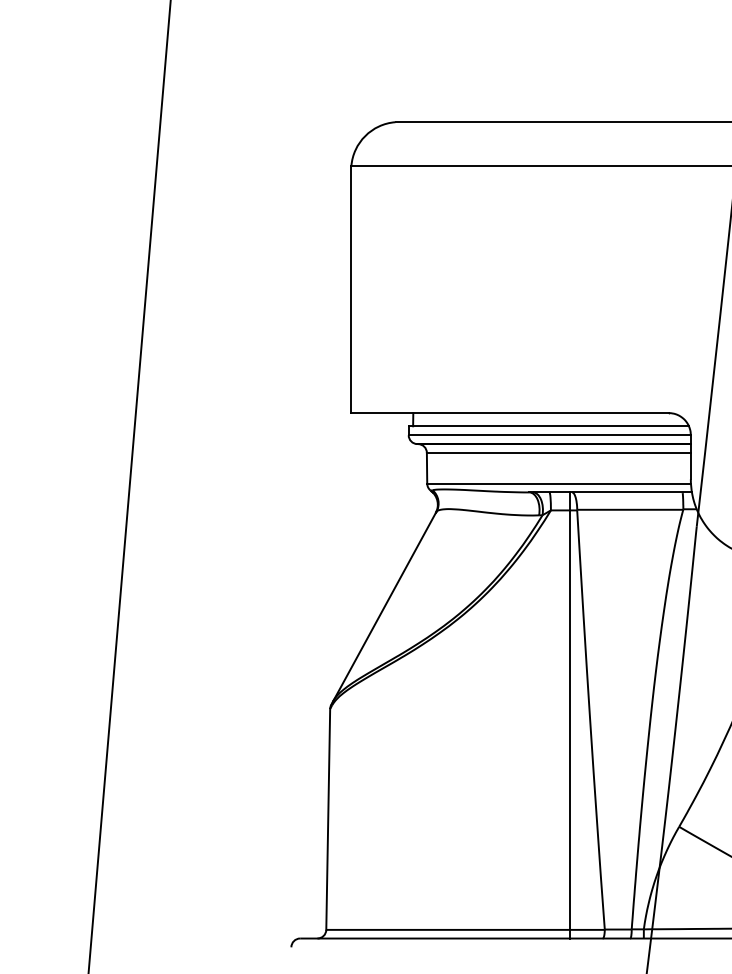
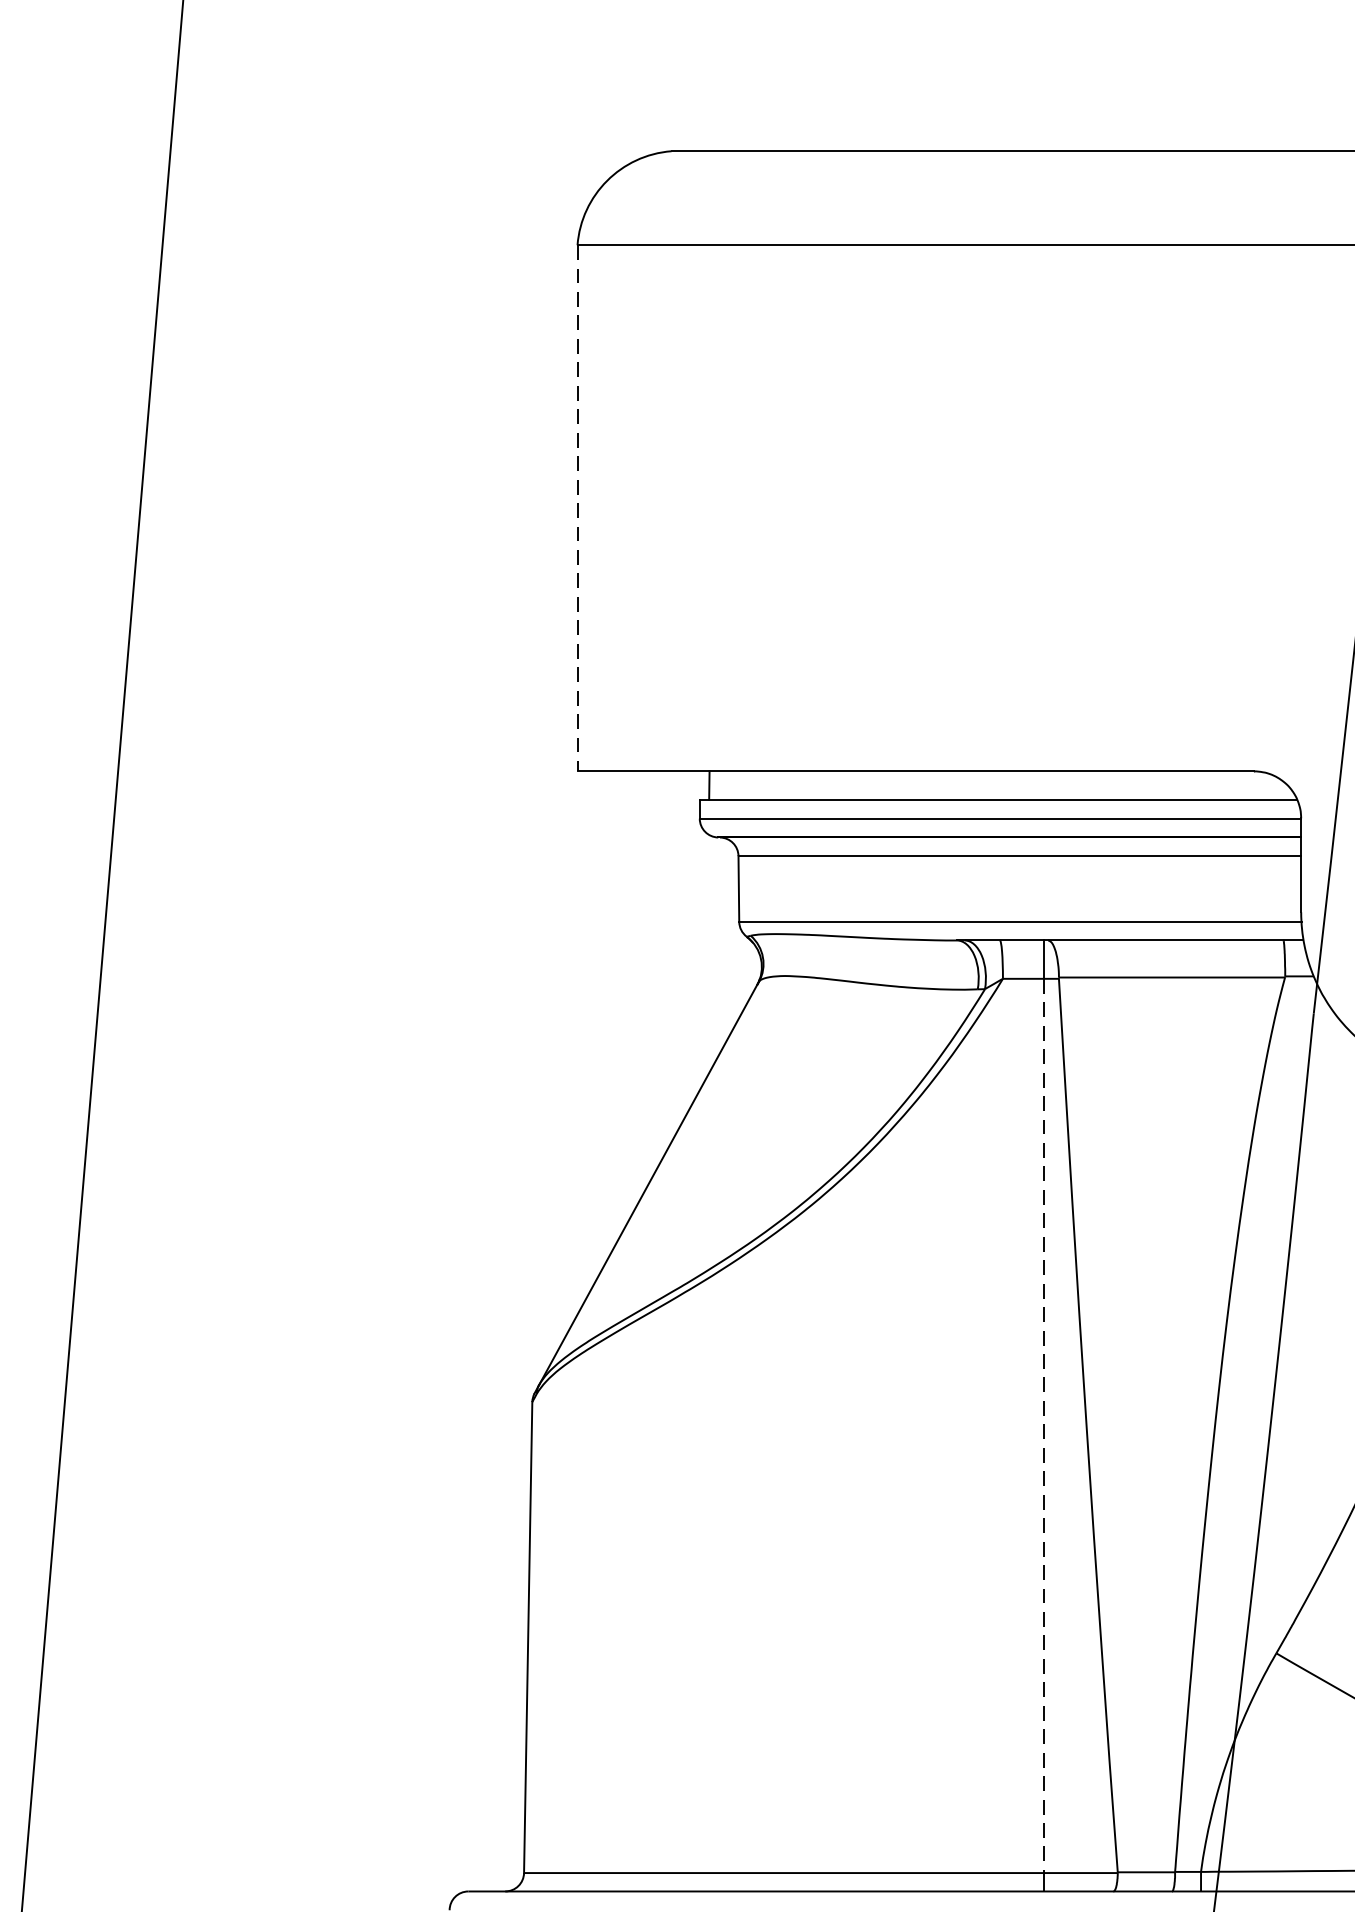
line: (351, 290) -> (577, 510), solid -> dashed
line: (569, 720) -> (1042, 1426), solid -> dashed

